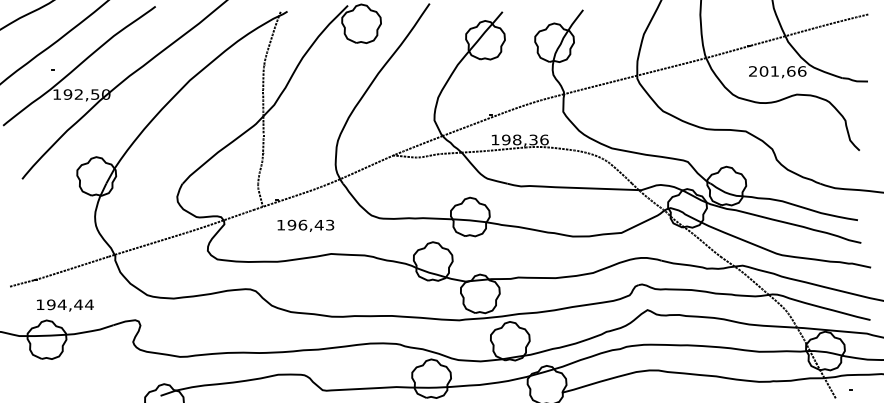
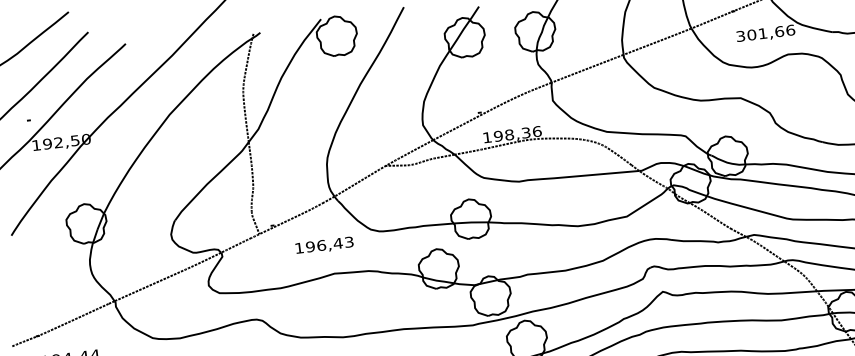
text: (753, 71) -> (741, 36), 201,66 -> 301,66
text: (305, 225) -> (324, 245), moved

